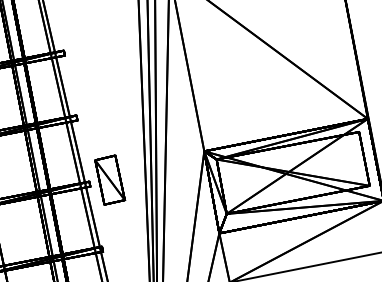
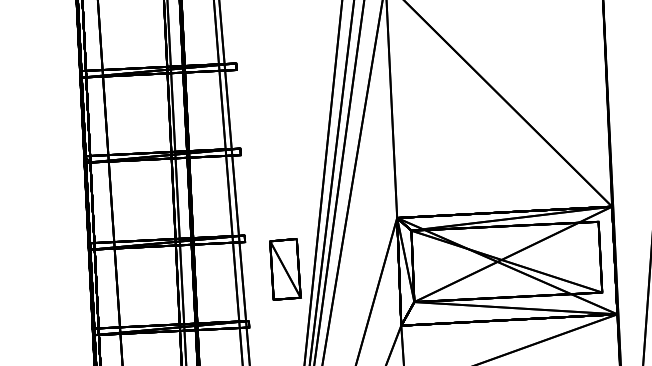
part: (110, 180) -> (285, 269), moved

